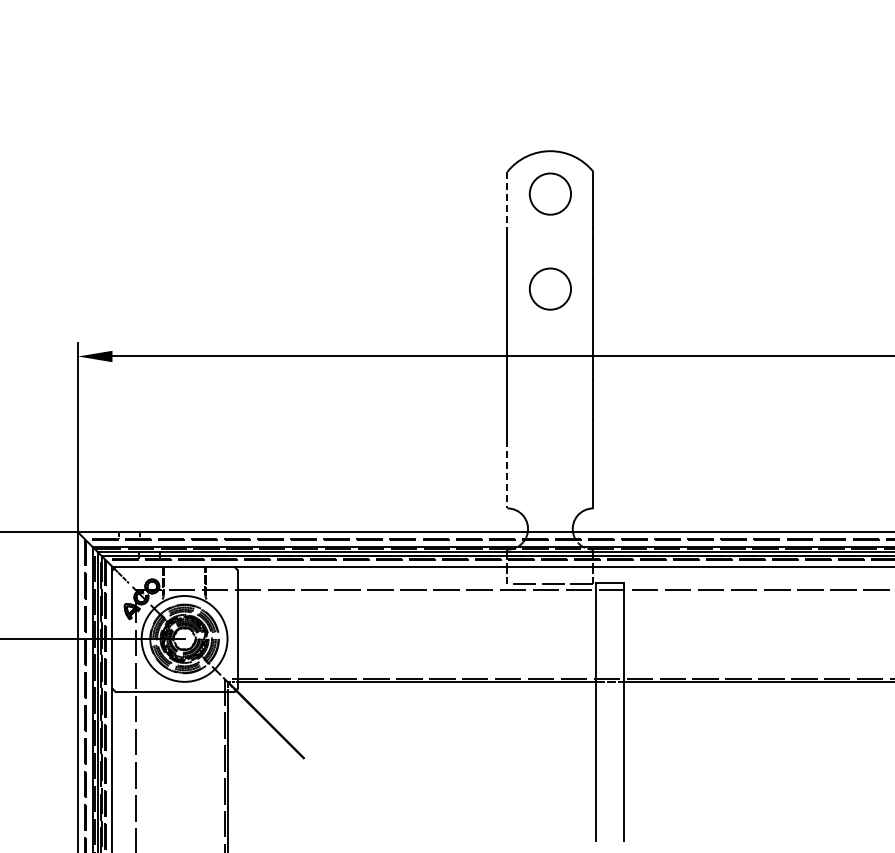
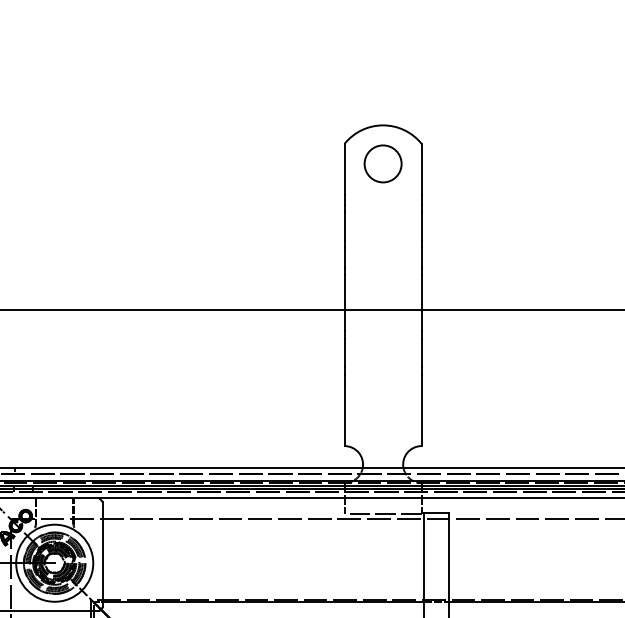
line: (507, 200) -> (344, 169), dashed -> solid
circle: (549, 288) -> (382, 248), removed
line: (507, 474) -> (344, 415), dashed -> solid

